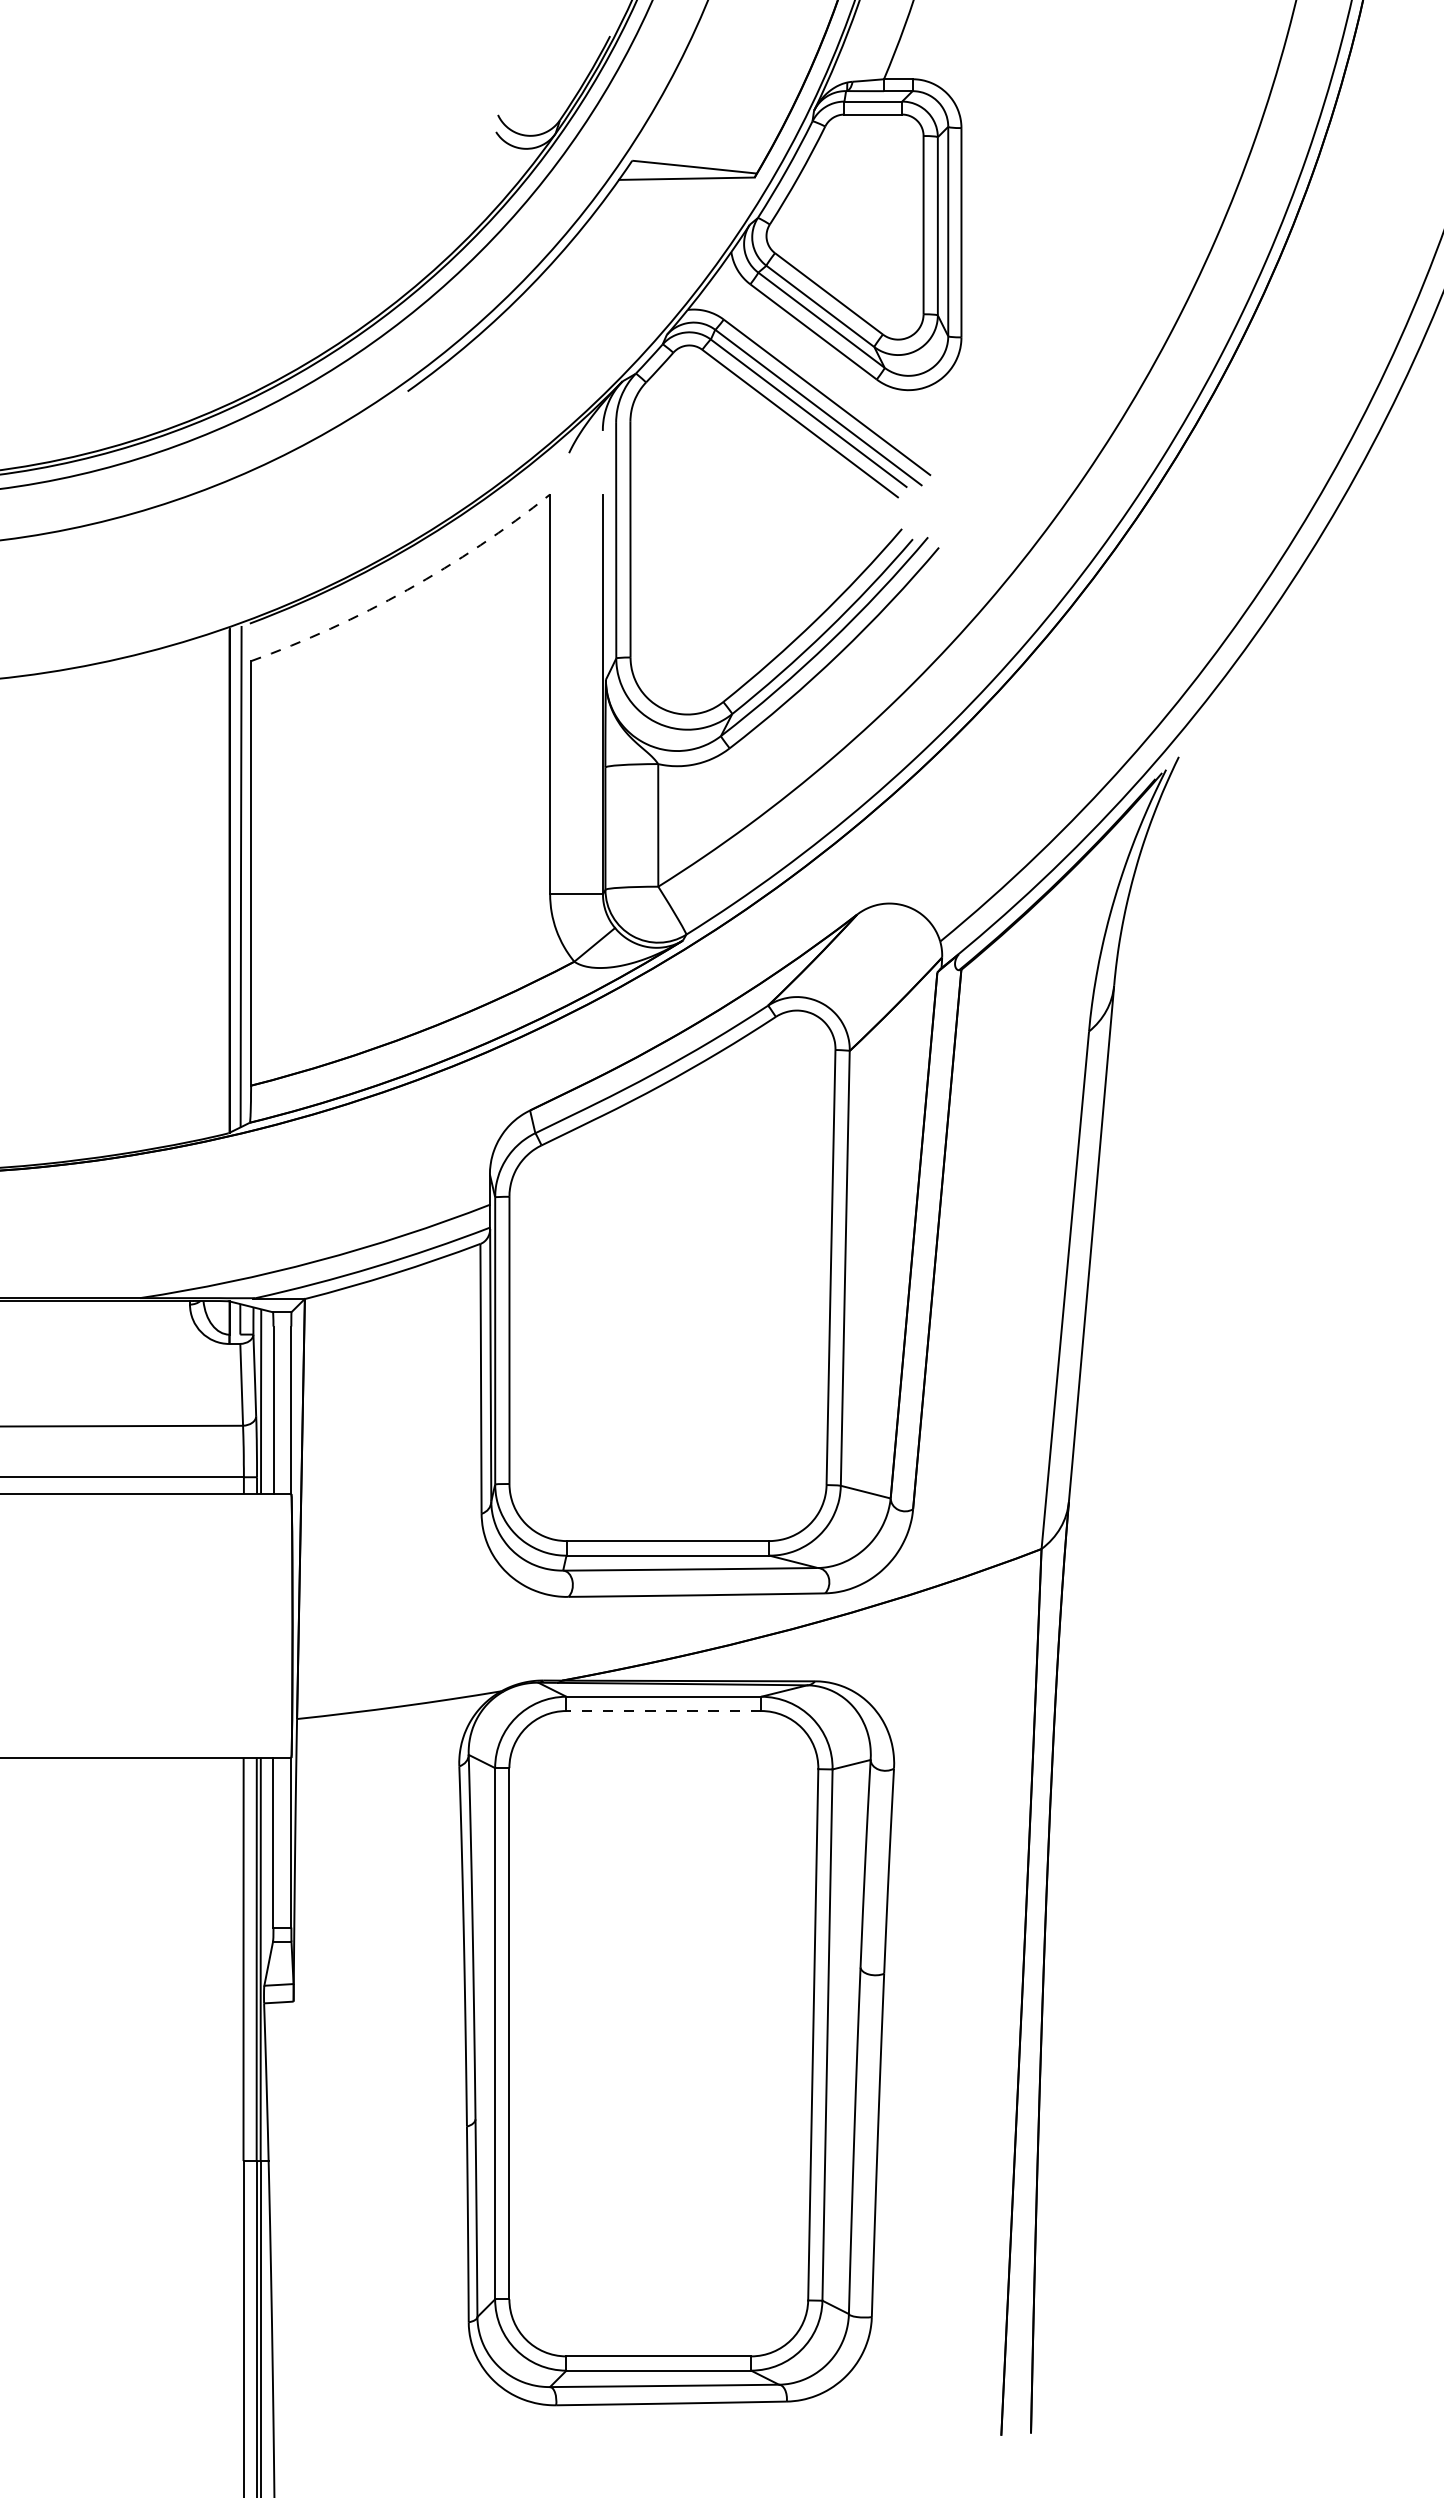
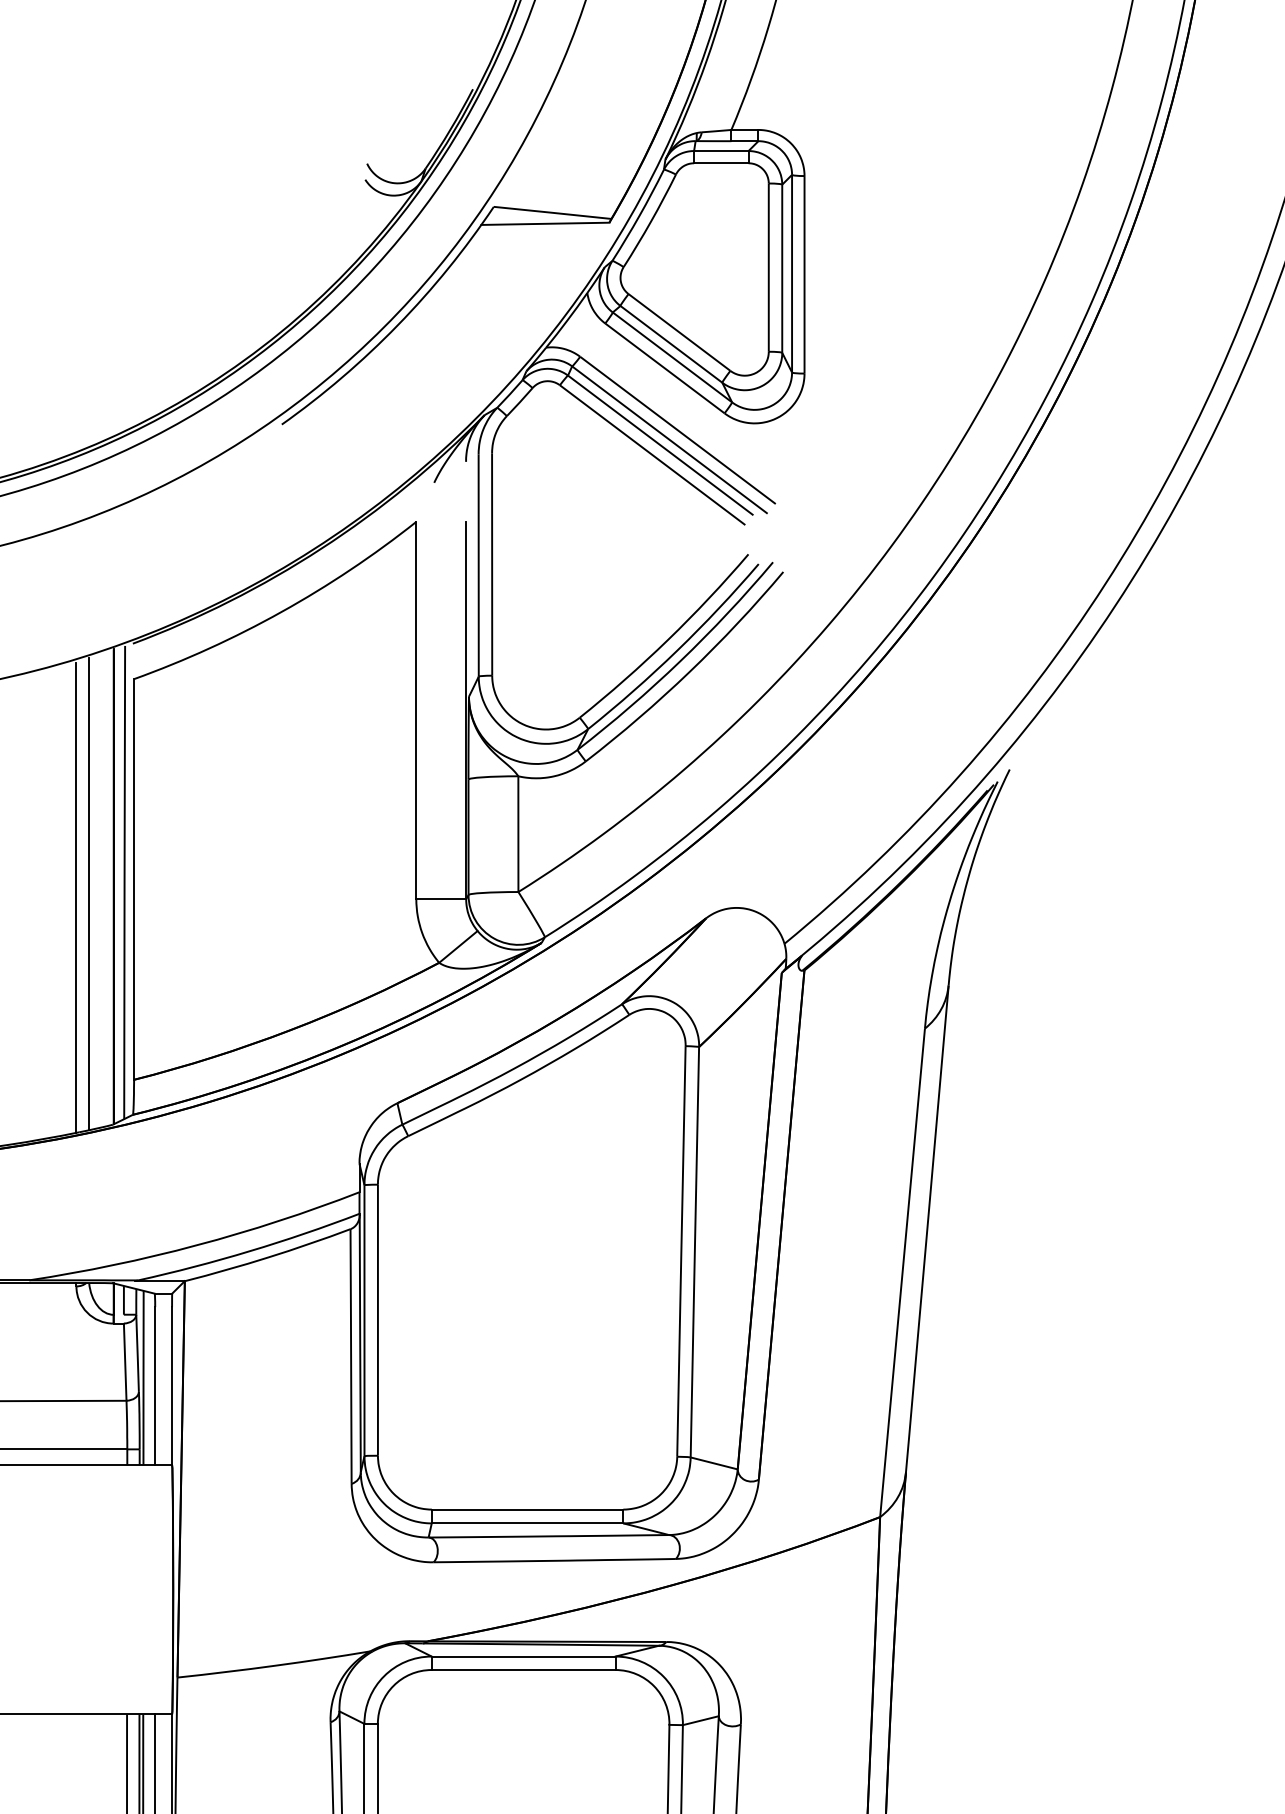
arc: (407, 590) -> (281, 612), dashed -> solid
line: (203, 888) -> (89, 893), added
line: (190, 892) -> (76, 897), added
line: (663, 1711) -> (523, 1670), dashed -> solid

